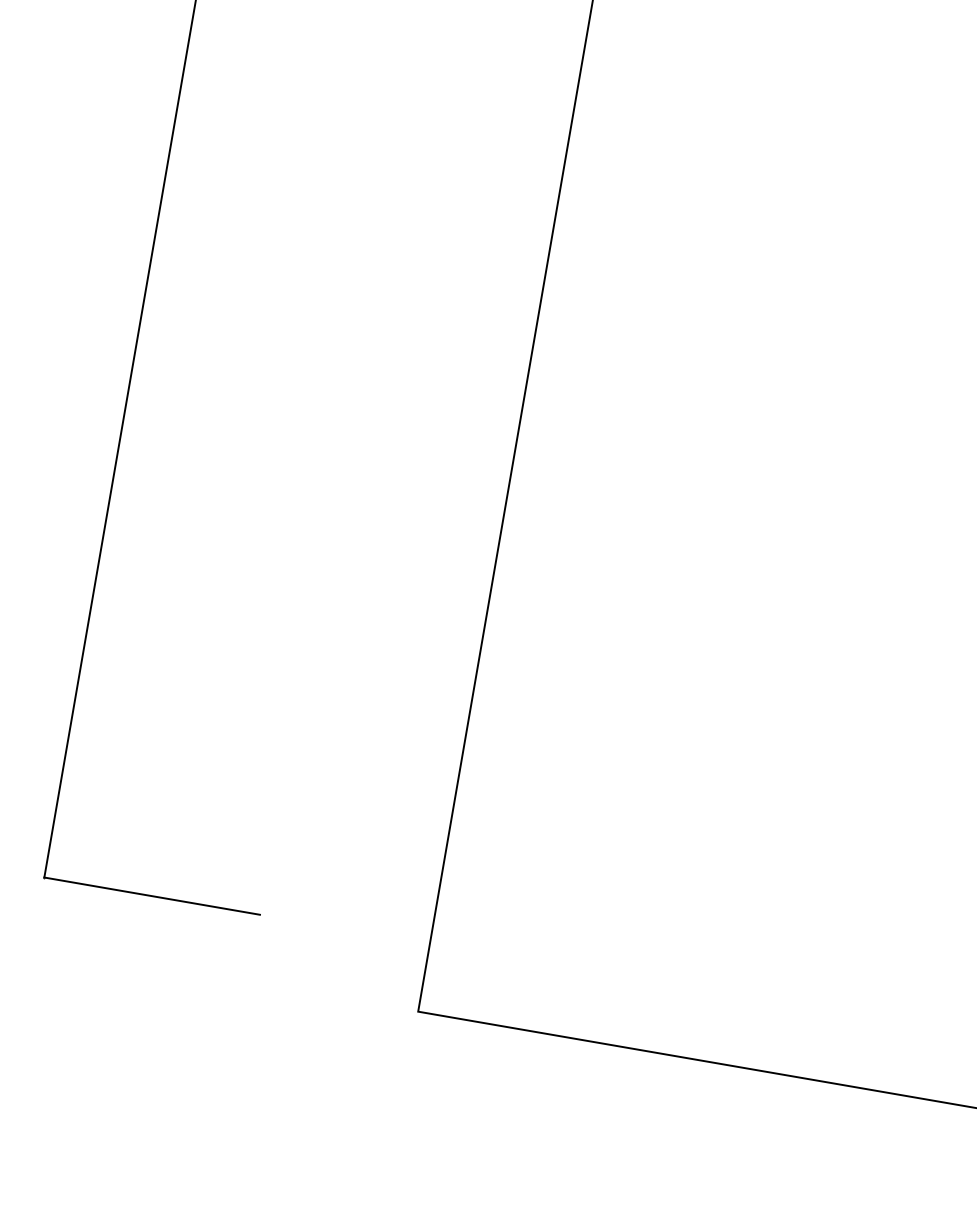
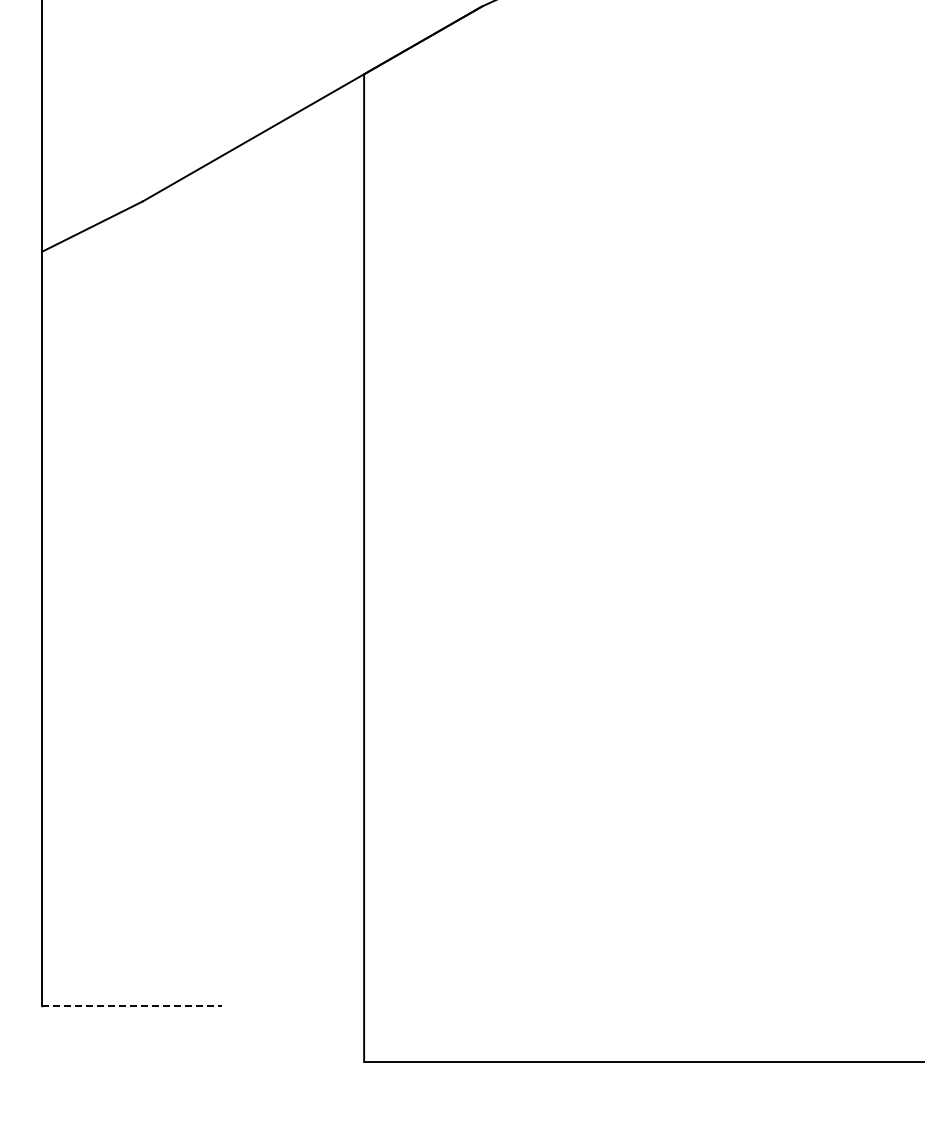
line: (152, 896) -> (132, 1005), solid -> dashed

